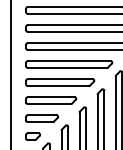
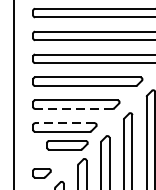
line: (58, 85) -> (74, 108), solid -> dashed
line: (51, 97) -> (65, 123), solid -> dashed
part: (42, 118) -> (67, 145), moved

